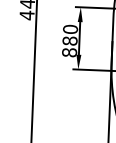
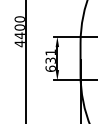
text: (69, 40) -> (50, 60), 880 -> 631

